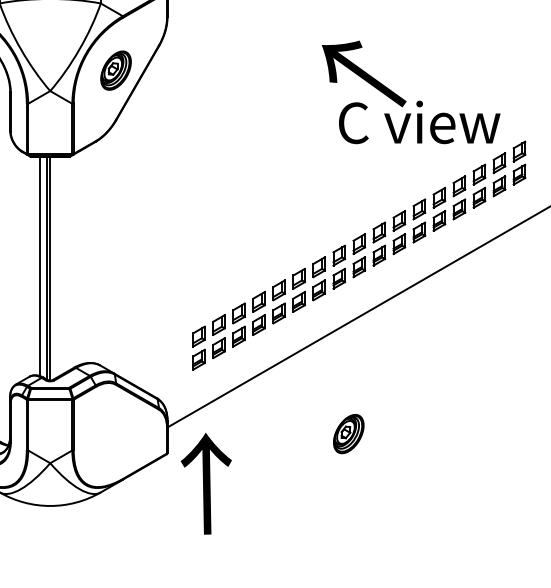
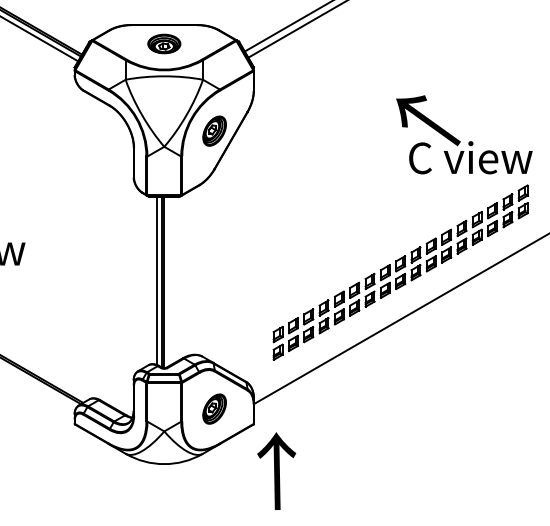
text: (411, 92) -> (464, 134), moved
part: (348, 433) -> (214, 408), moved
text: (206, 482) -> (276, 470), moved

